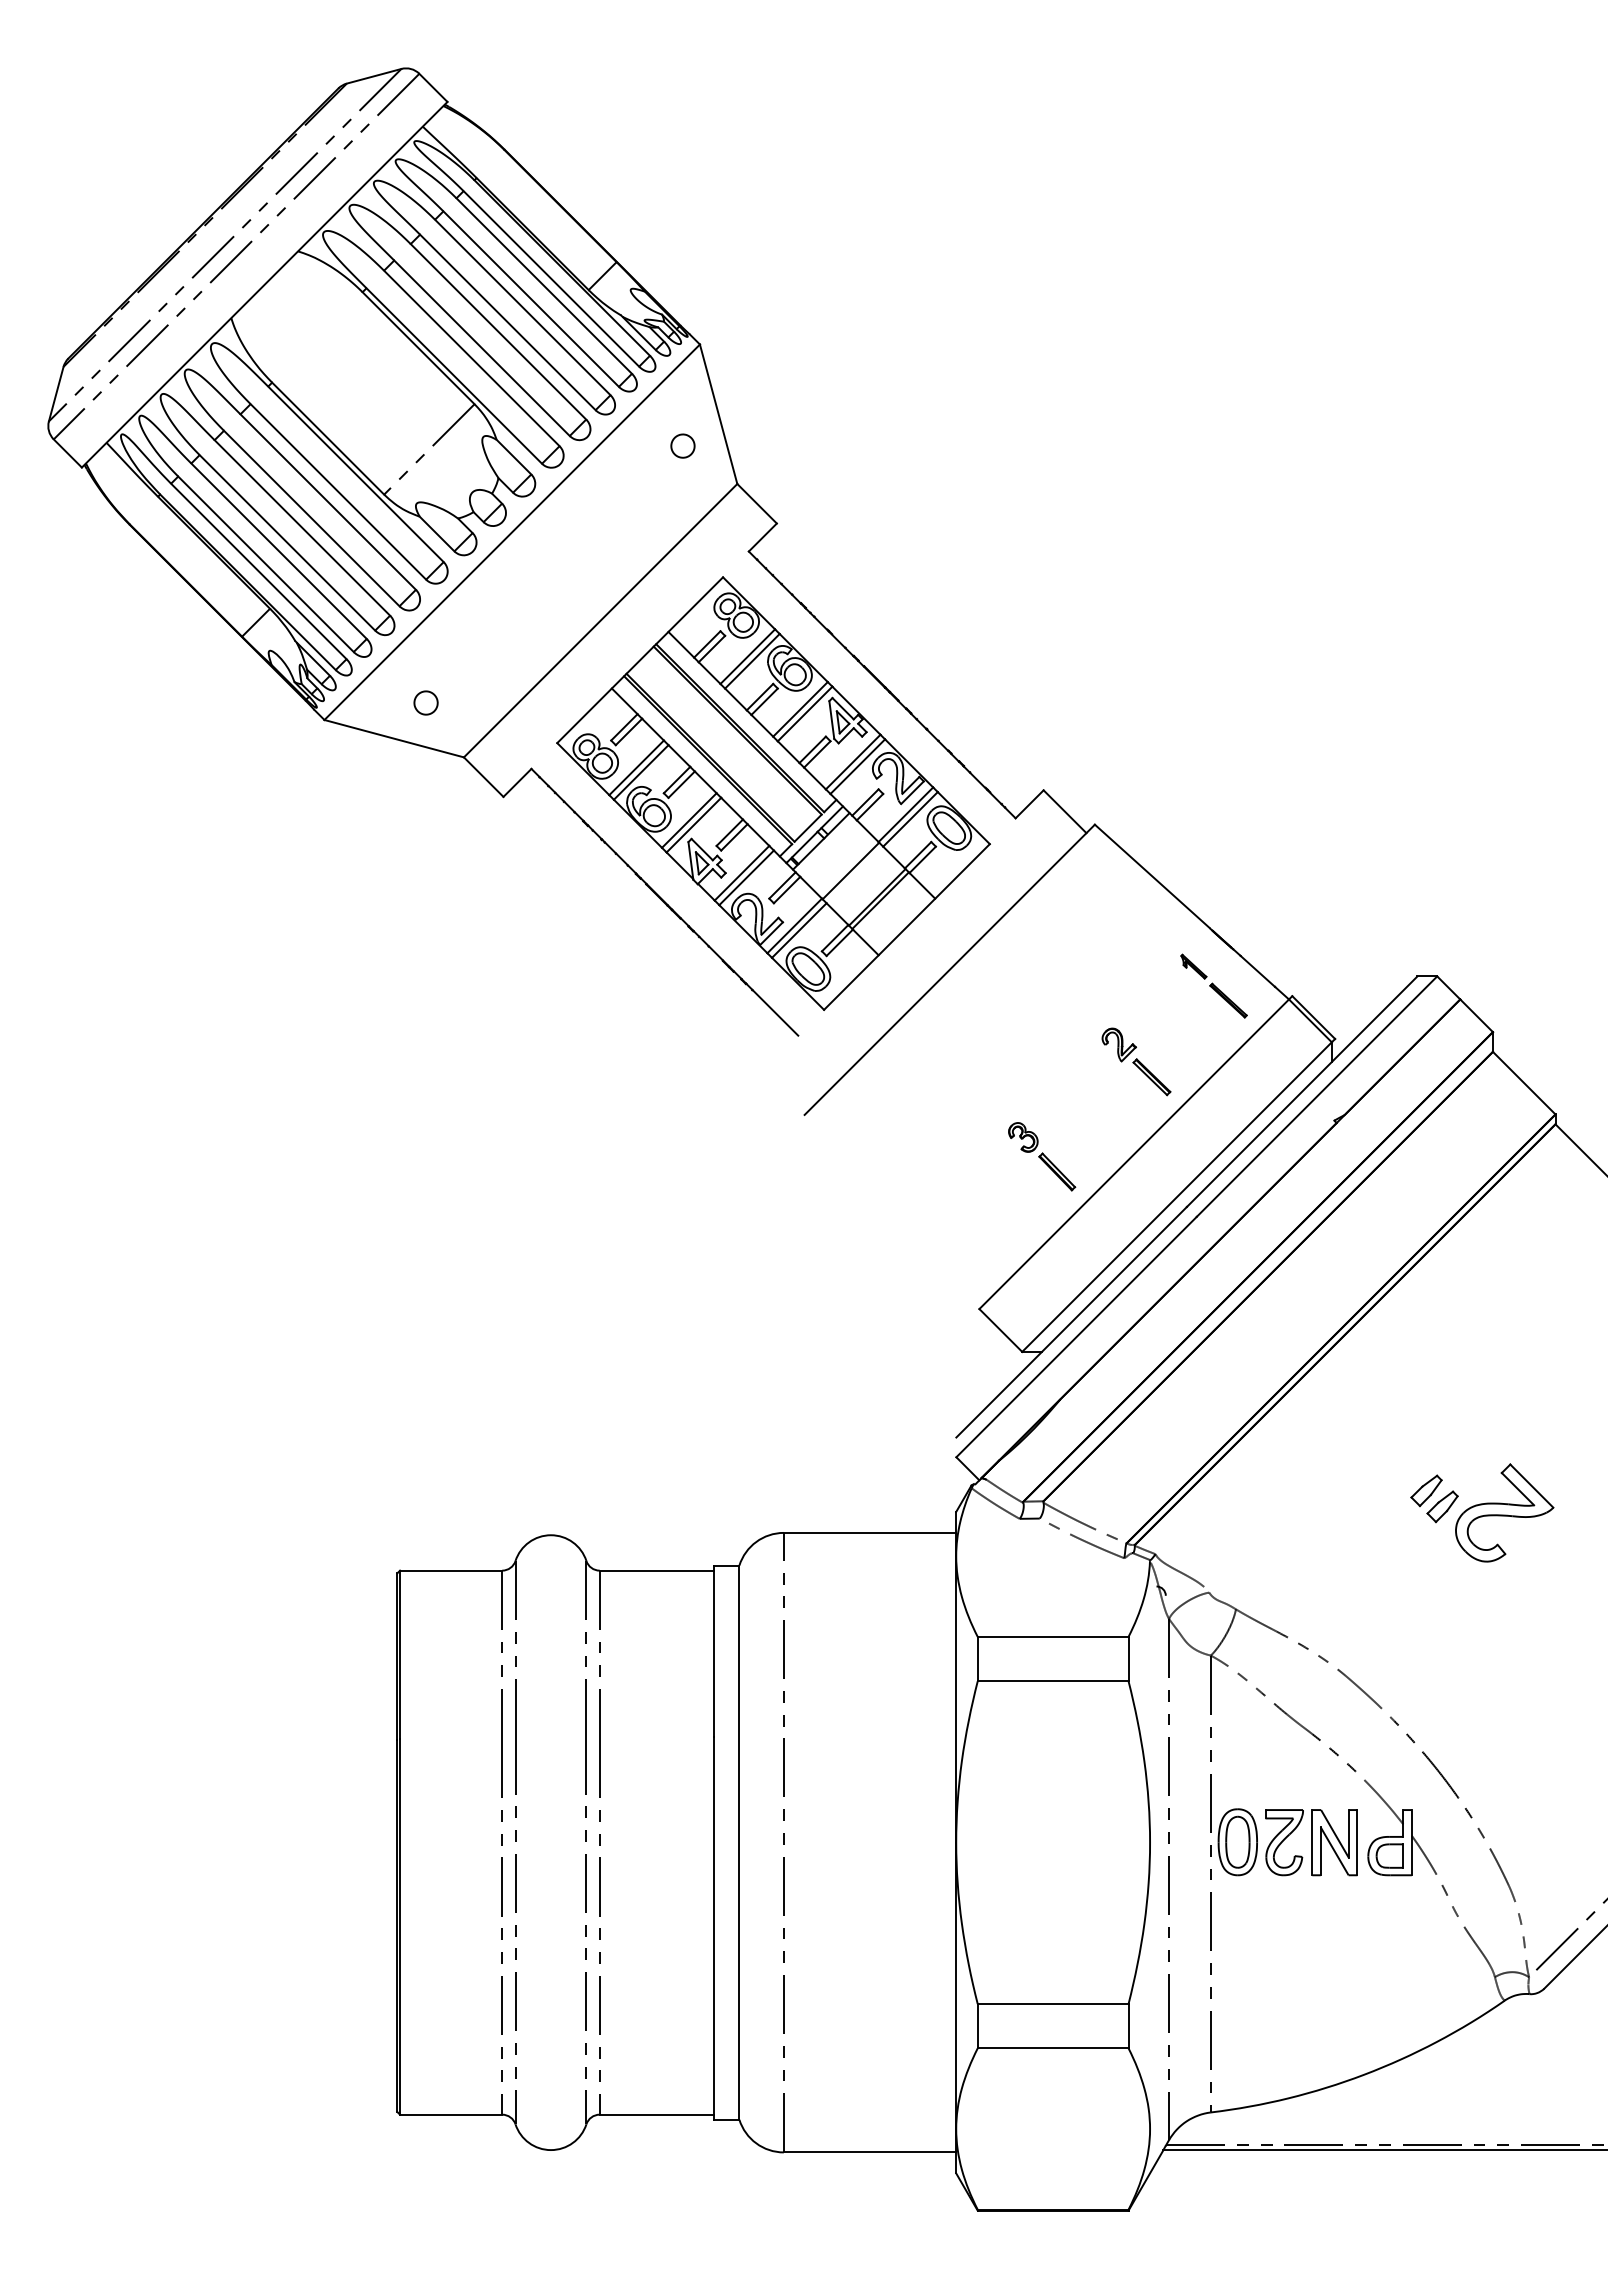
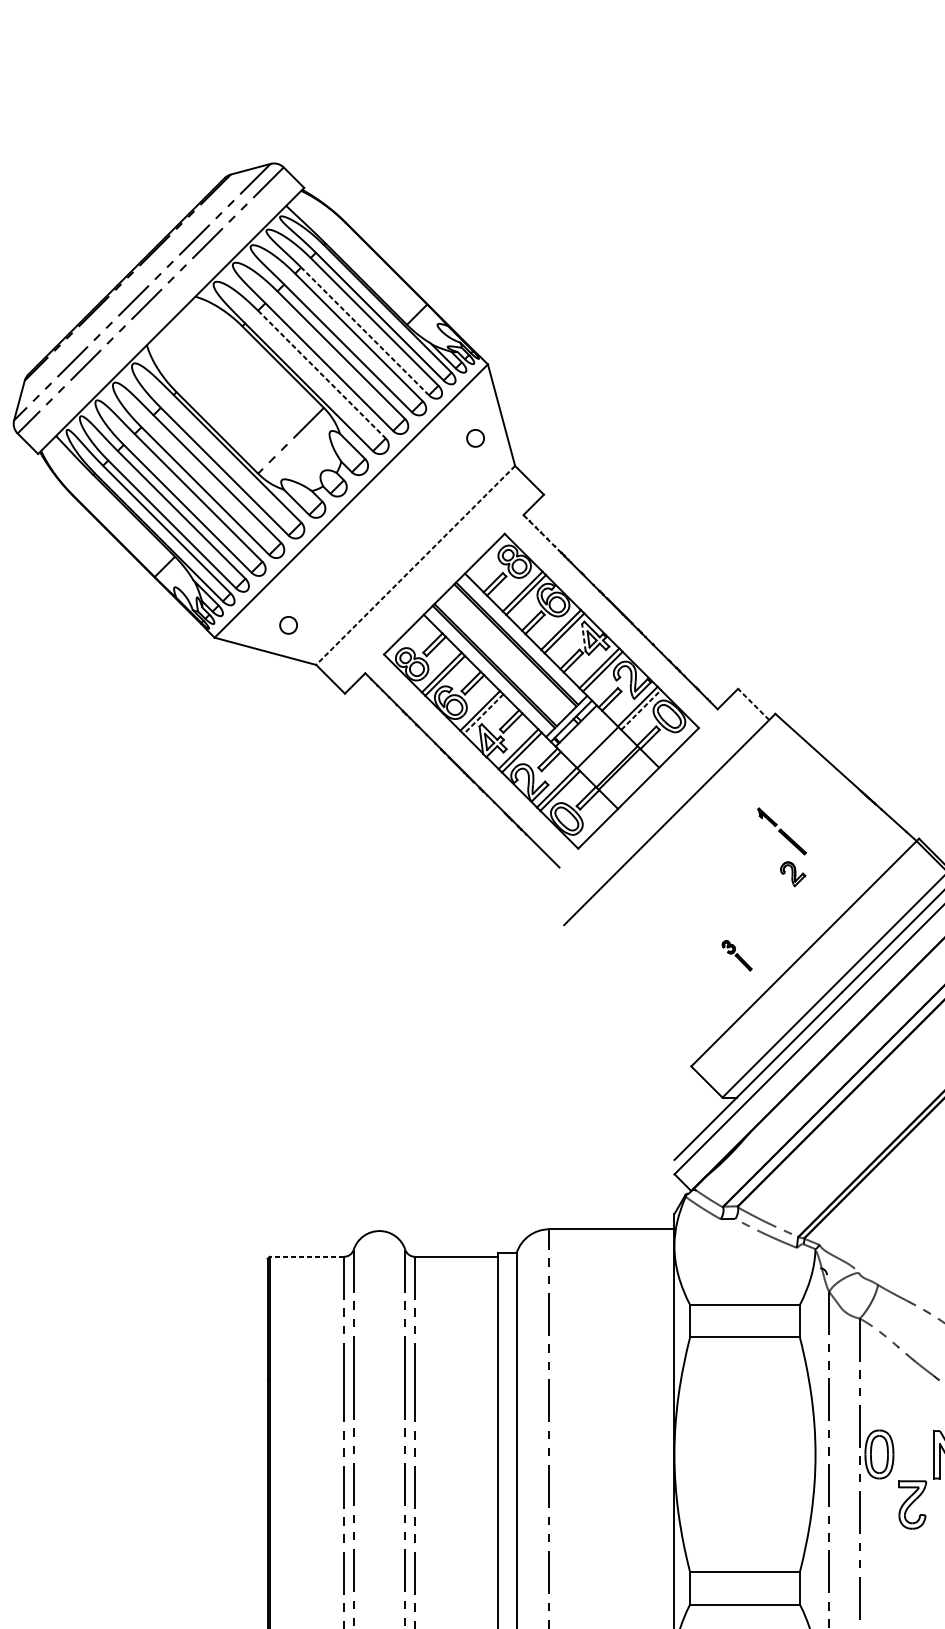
line: (530, 298) -> (364, 330), solid -> dashed
line: (472, 358) -> (322, 374), solid -> dashed
line: (774, 577) -> (542, 534), solid -> dashed
line: (600, 621) -> (415, 566), solid -> dashed
line: (831, 719) -> (583, 637), solid -> dashed
line: (1064, 811) -> (753, 704), solid -> dashed
line: (910, 819) -> (641, 710), solid -> dashed
line: (693, 825) -> (483, 714), solid -> dashed
part: (1213, 985) -> (781, 830), moved
part: (1151, 1077) -> (816, 897), removed
part: (1042, 1156) -> (737, 955), size x0.6
line: (450, 1570) -> (306, 1256), solid -> dashed
part: (1284, 1842) -> (912, 1504), moved

